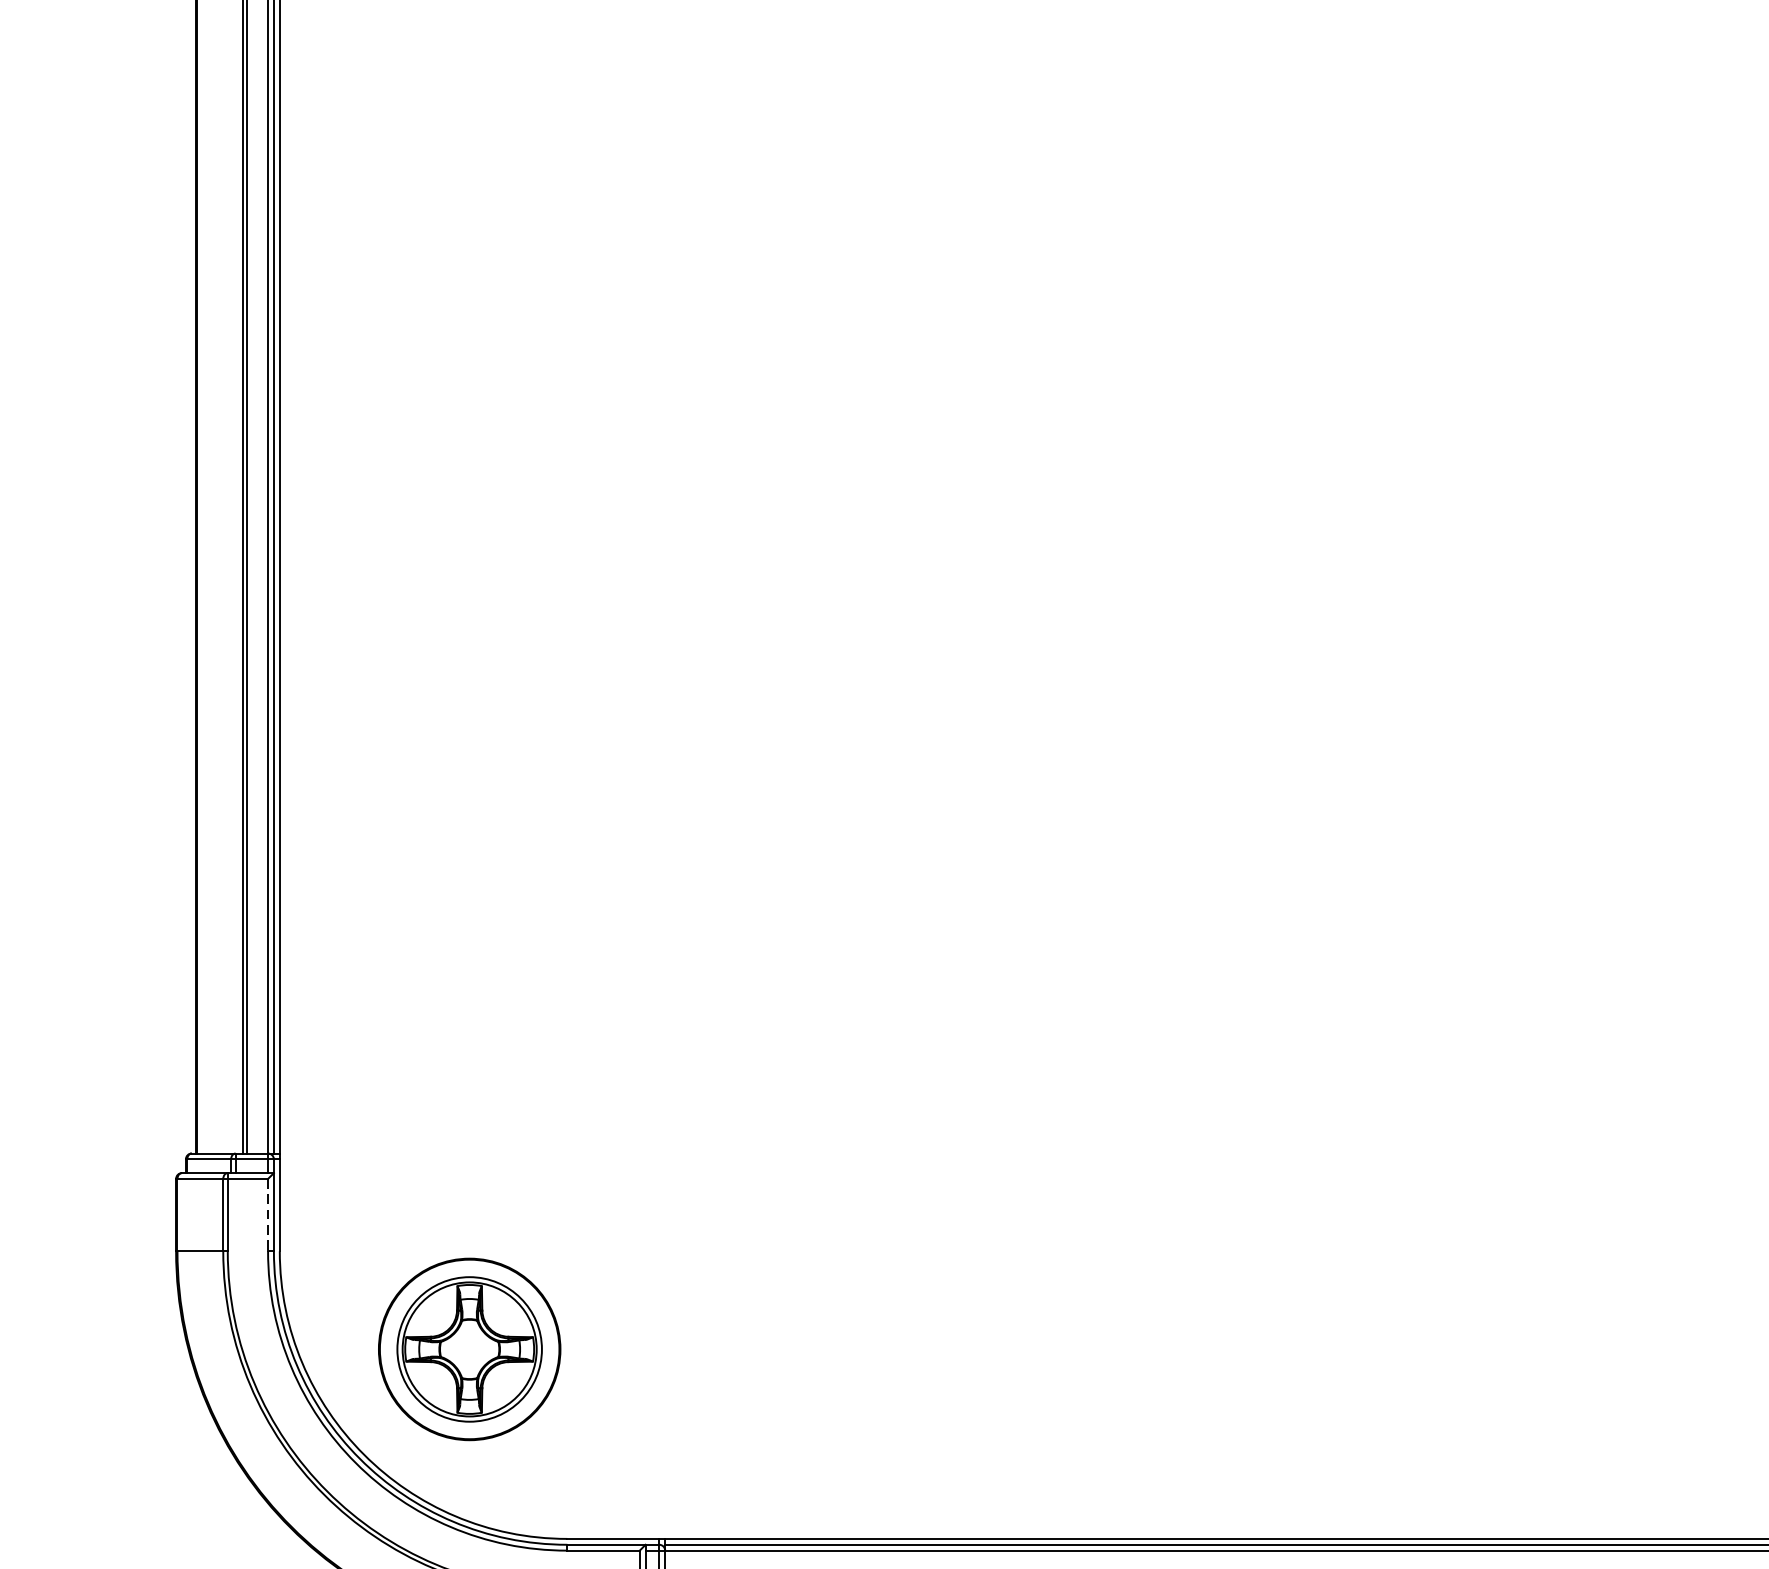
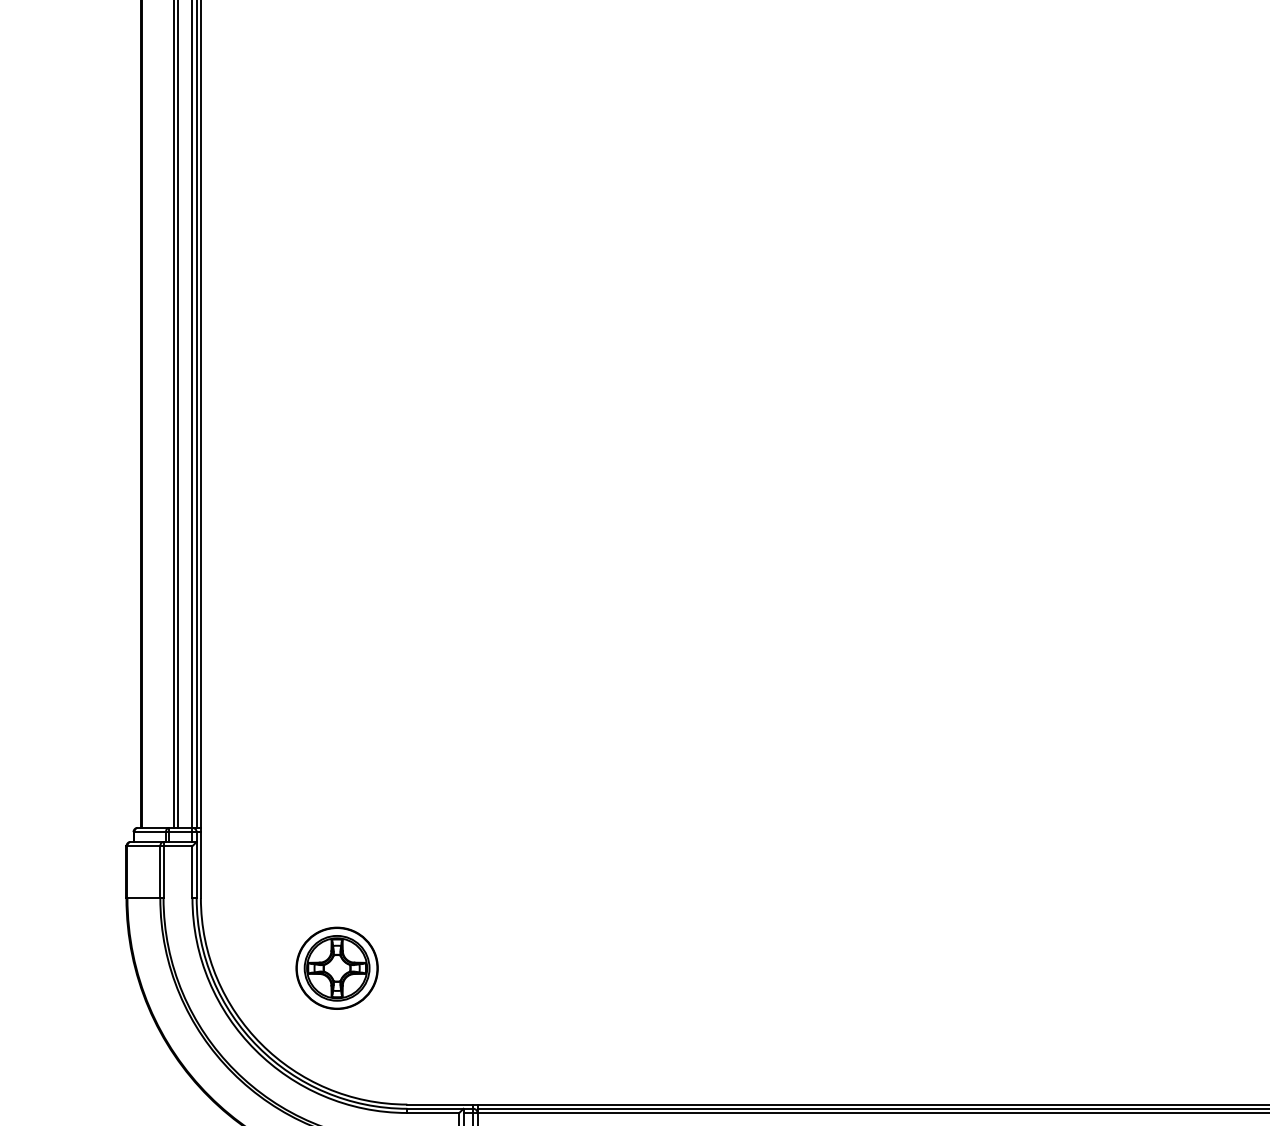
line: (268, 1215) -> (192, 872), dashed -> solid
part: (468, 1347) -> (336, 967), size x0.62

